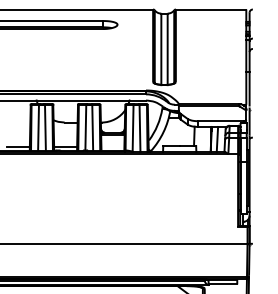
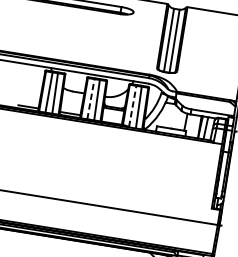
line: (85, 127) -> (90, 98), solid -> dashed
line: (133, 127) -> (133, 105), solid -> dashed

